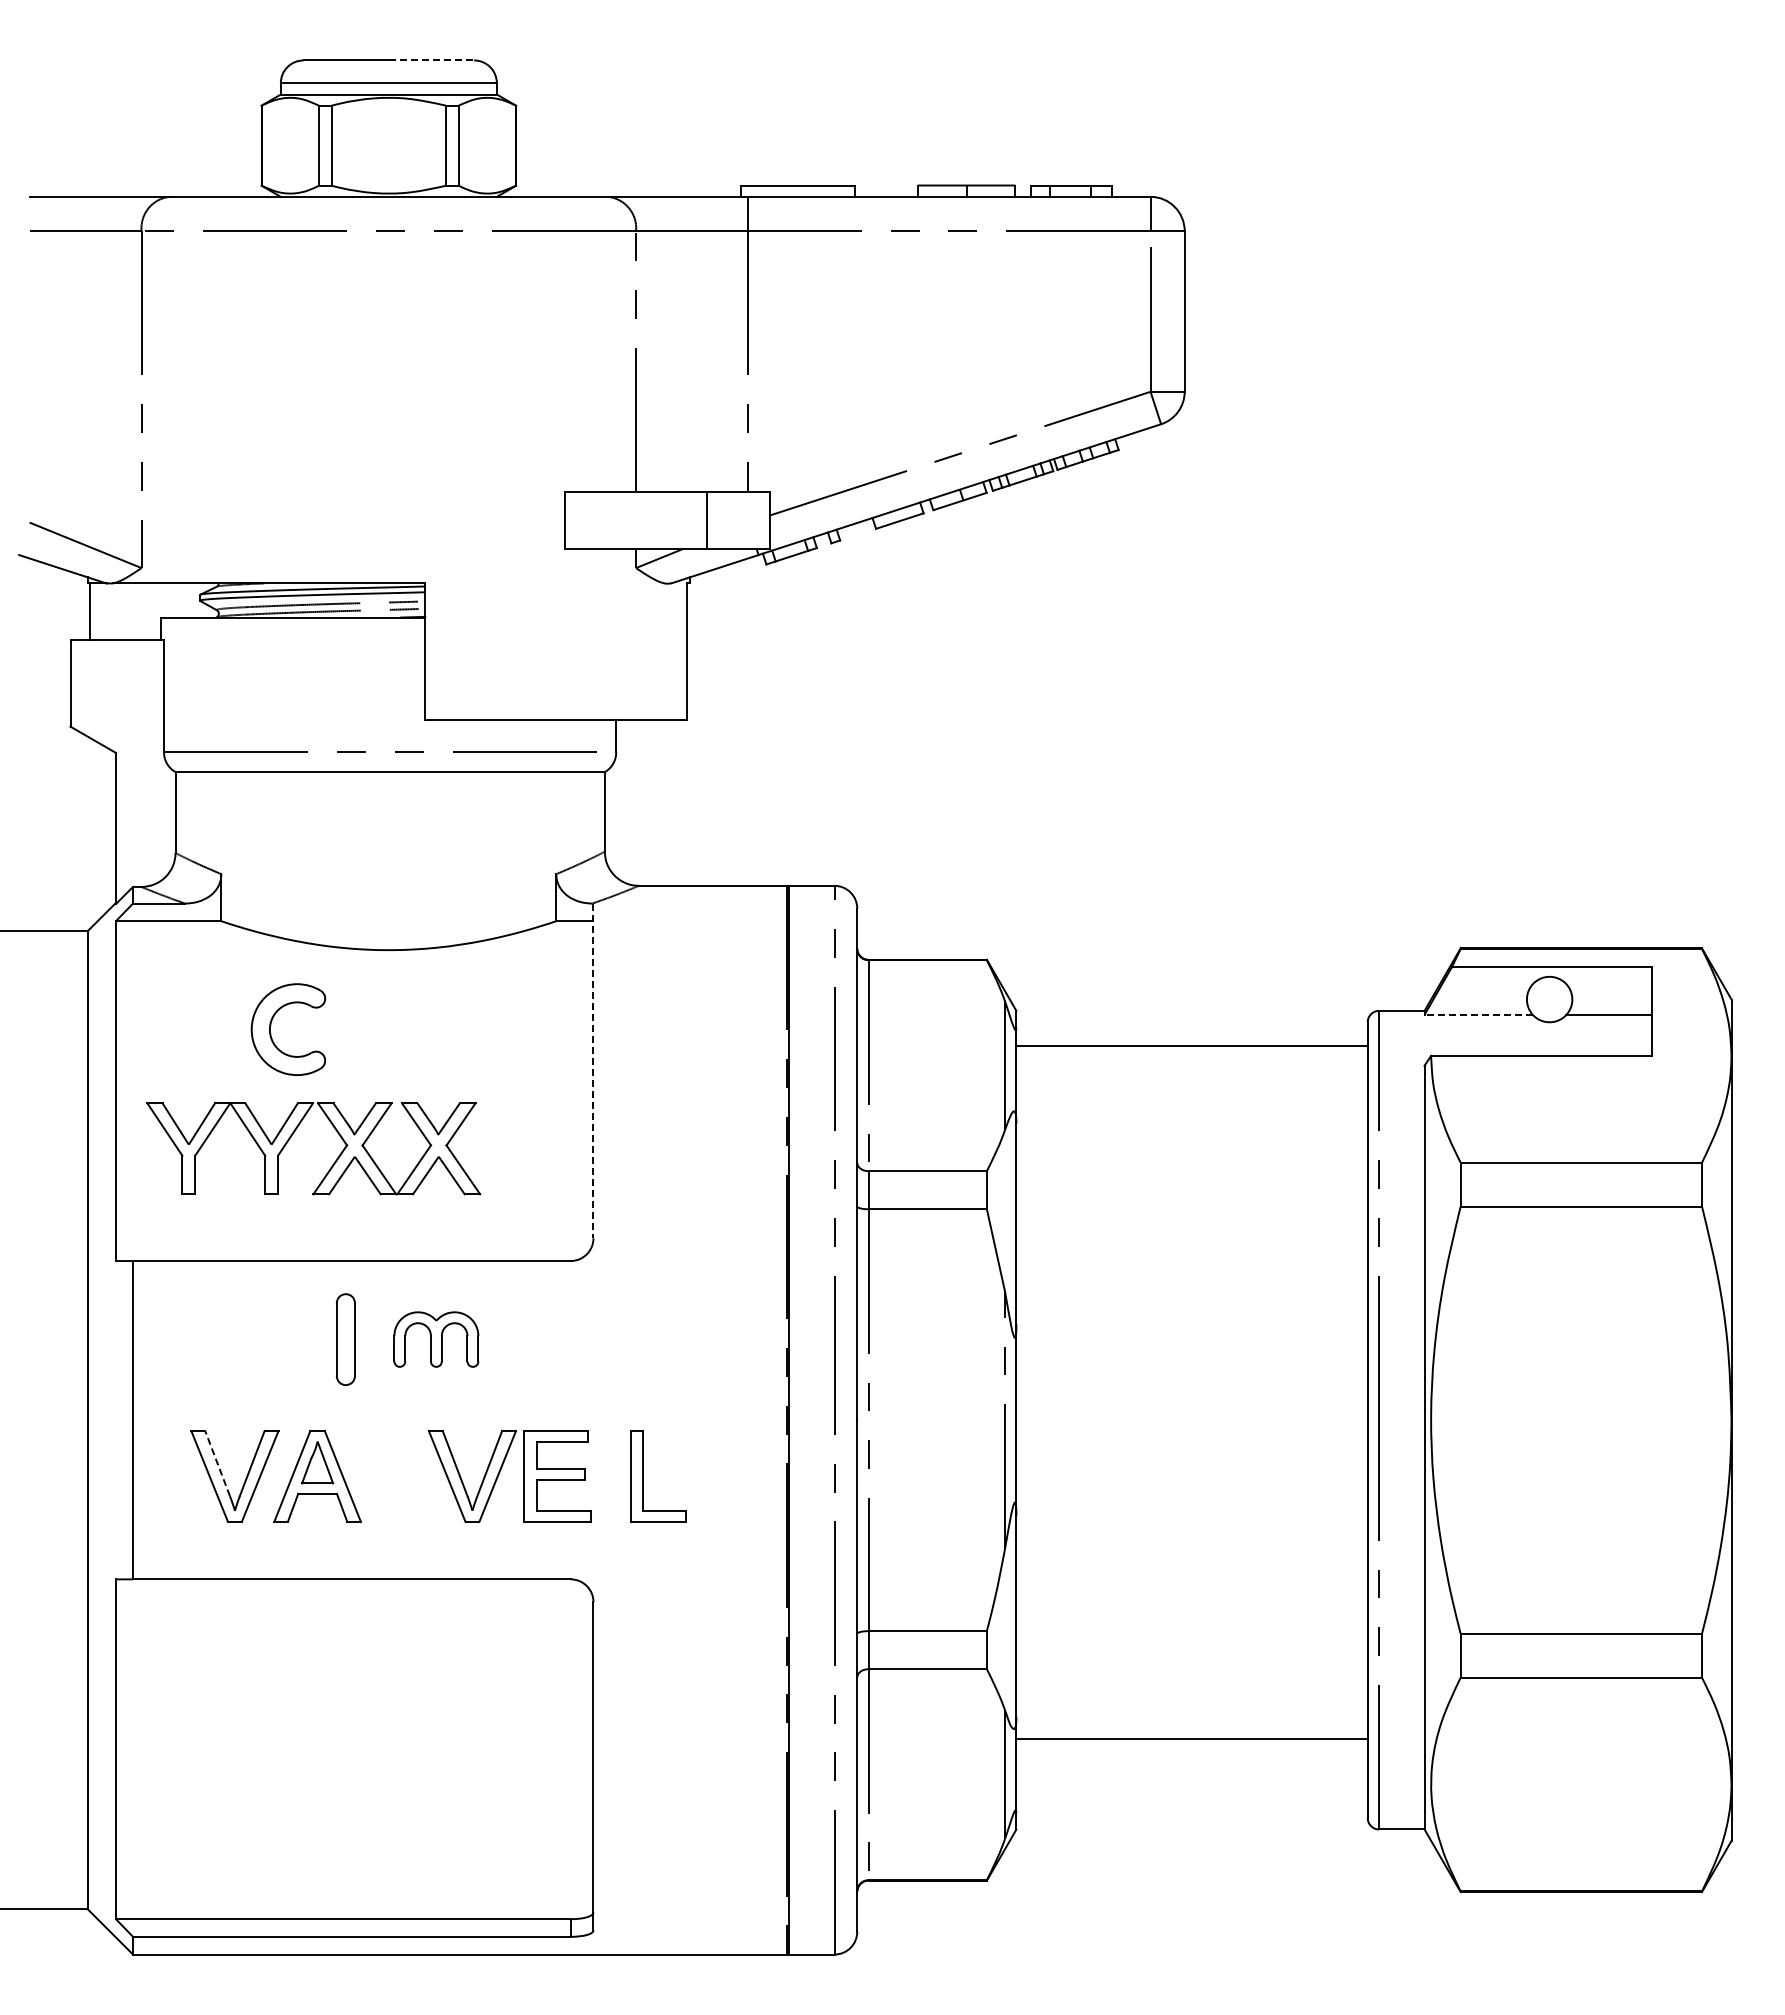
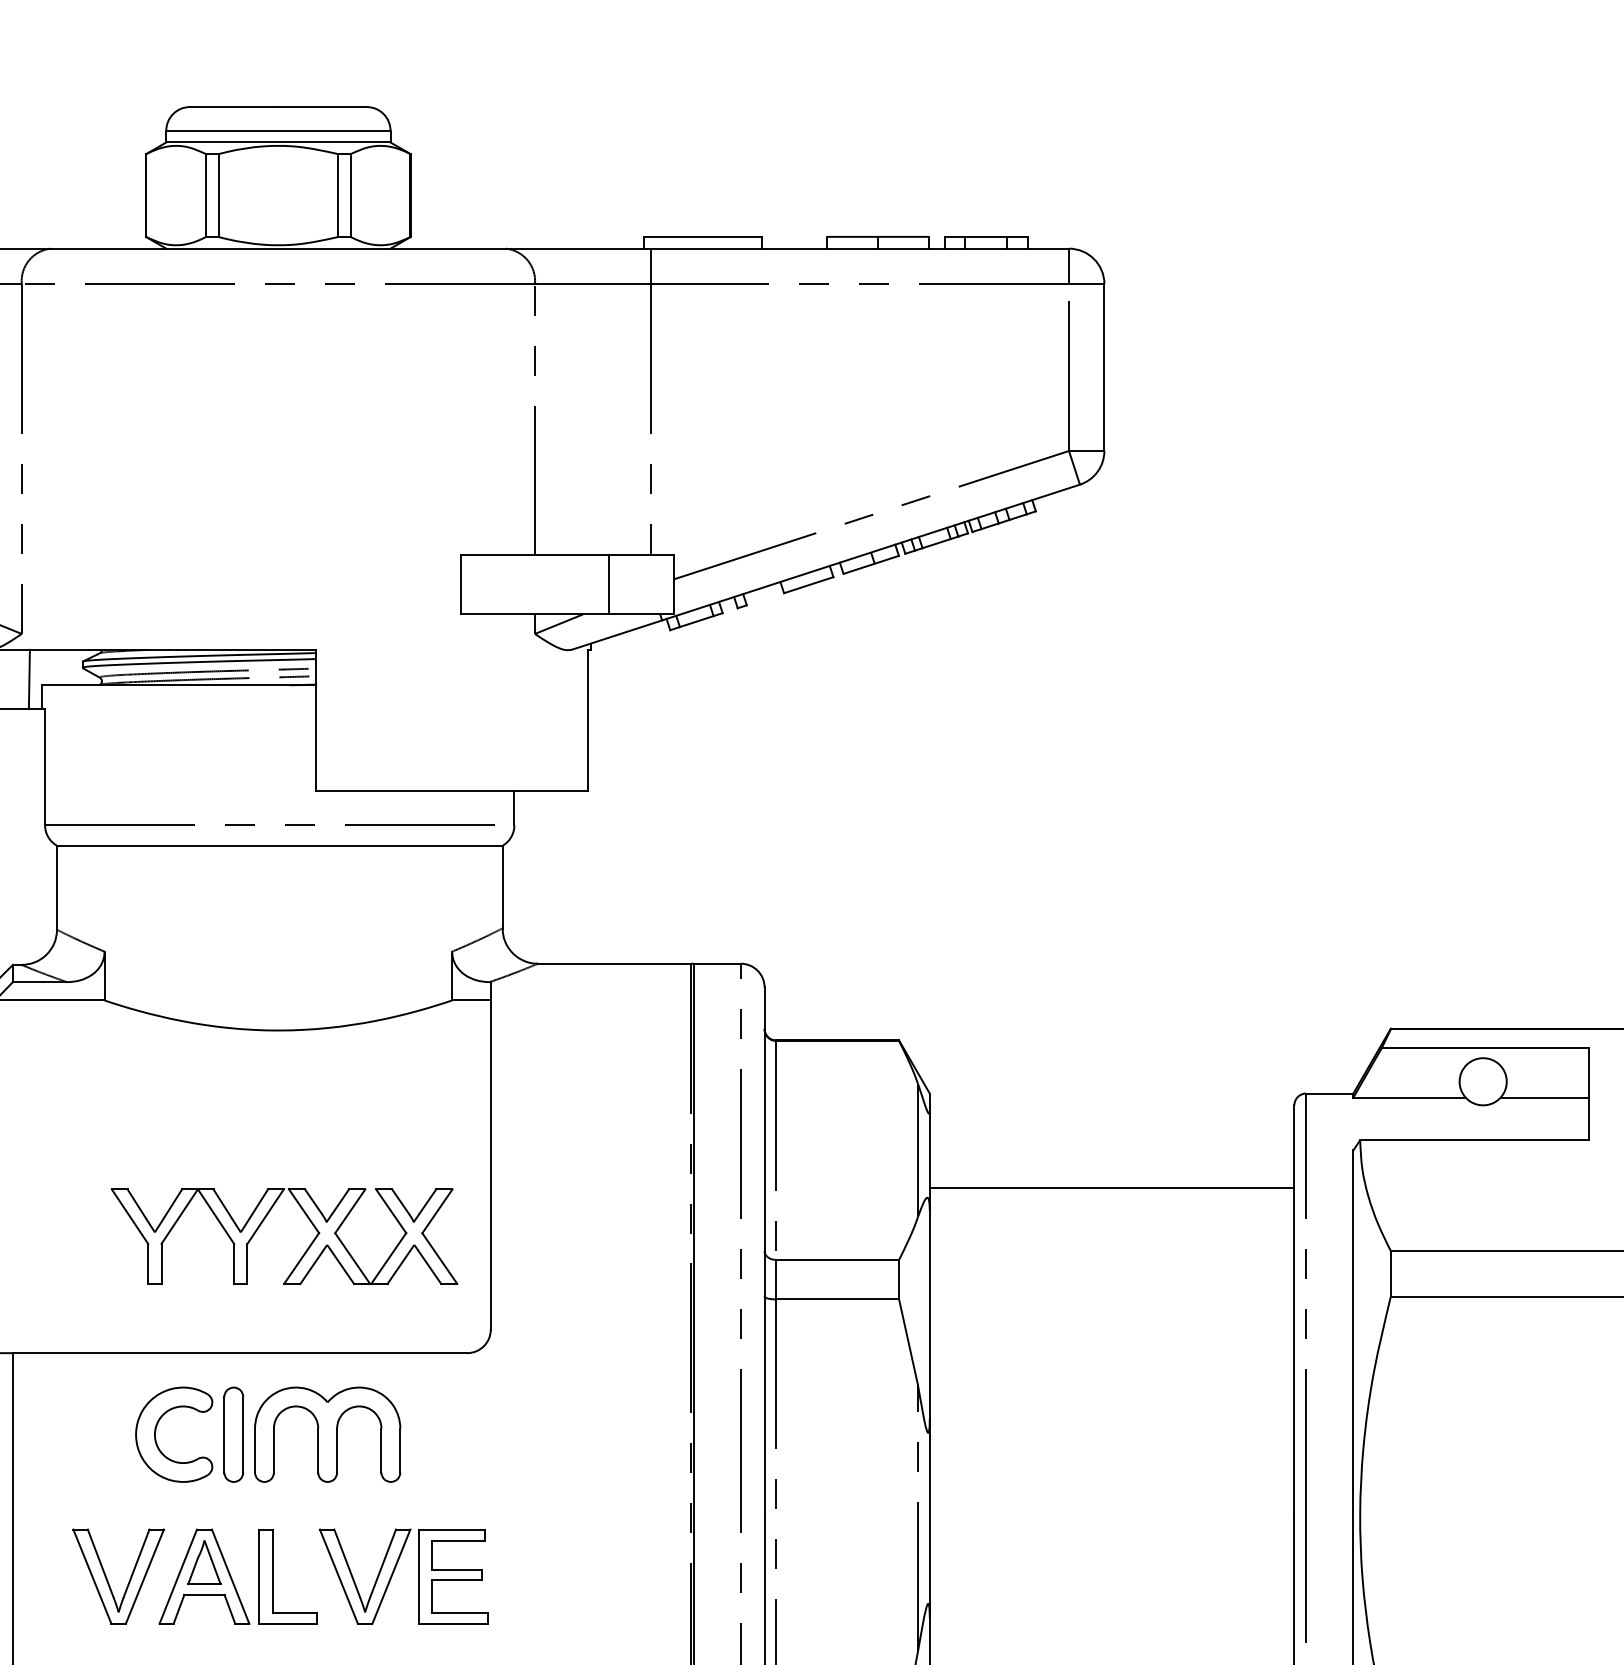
line: (431, 60) -> (322, 107), dashed -> solid
line: (148, 611) -> (28, 679), added
line: (1478, 1014) -> (1409, 1097), dashed -> solid
part: (271, 1025) -> (156, 1430), moved
line: (1191, 1045) -> (1111, 1187), moved
line: (593, 1071) -> (490, 1156), dashed -> solid
part: (293, 1134) -> (263, 1221), moved
part: (436, 1339) -> (327, 1434), size x1.67
line: (217, 1463) -> (100, 1563), dashed -> solid
part: (643, 1476) -> (272, 1576), moved

